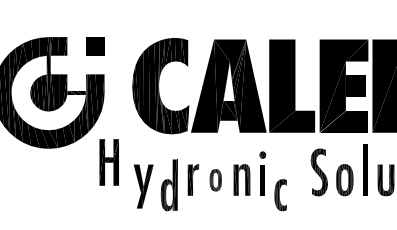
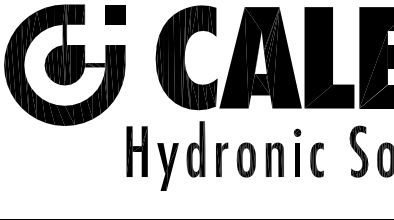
part: (108, 162) -> (136, 151), moved
part: (215, 180) -> (246, 160), size x1.43
part: (168, 185) -> (195, 149), moved
part: (280, 195) -> (316, 160), moved

